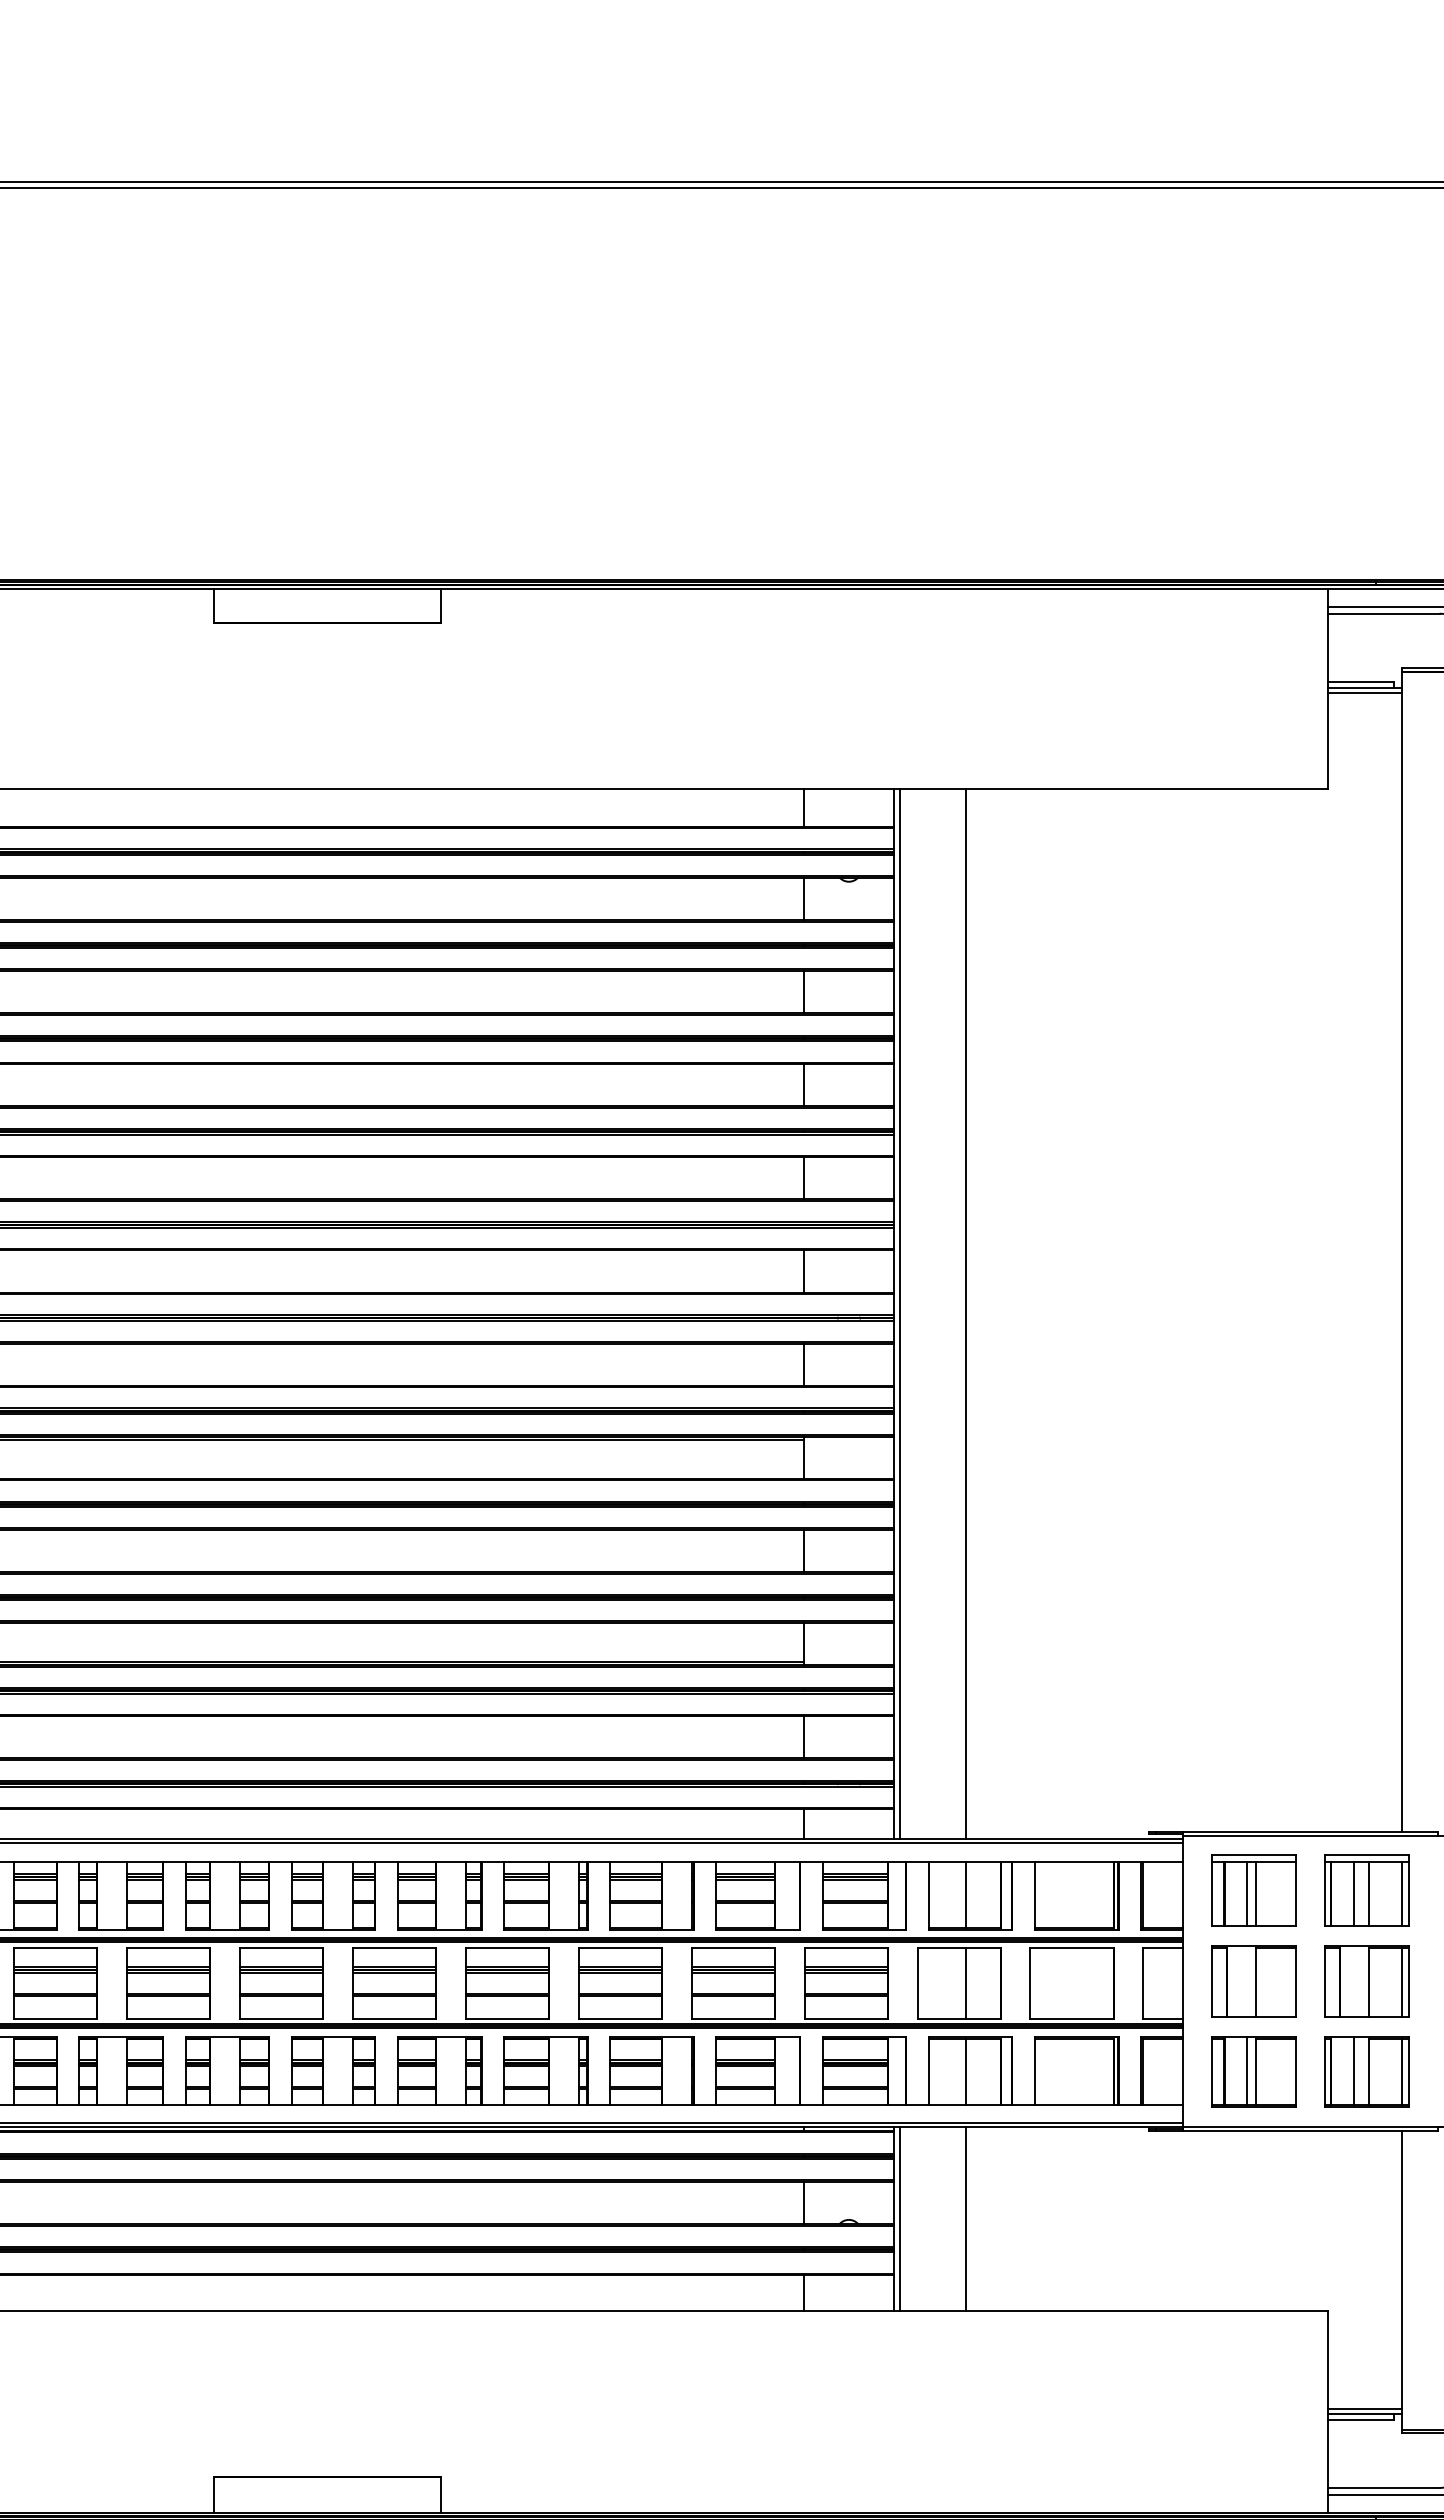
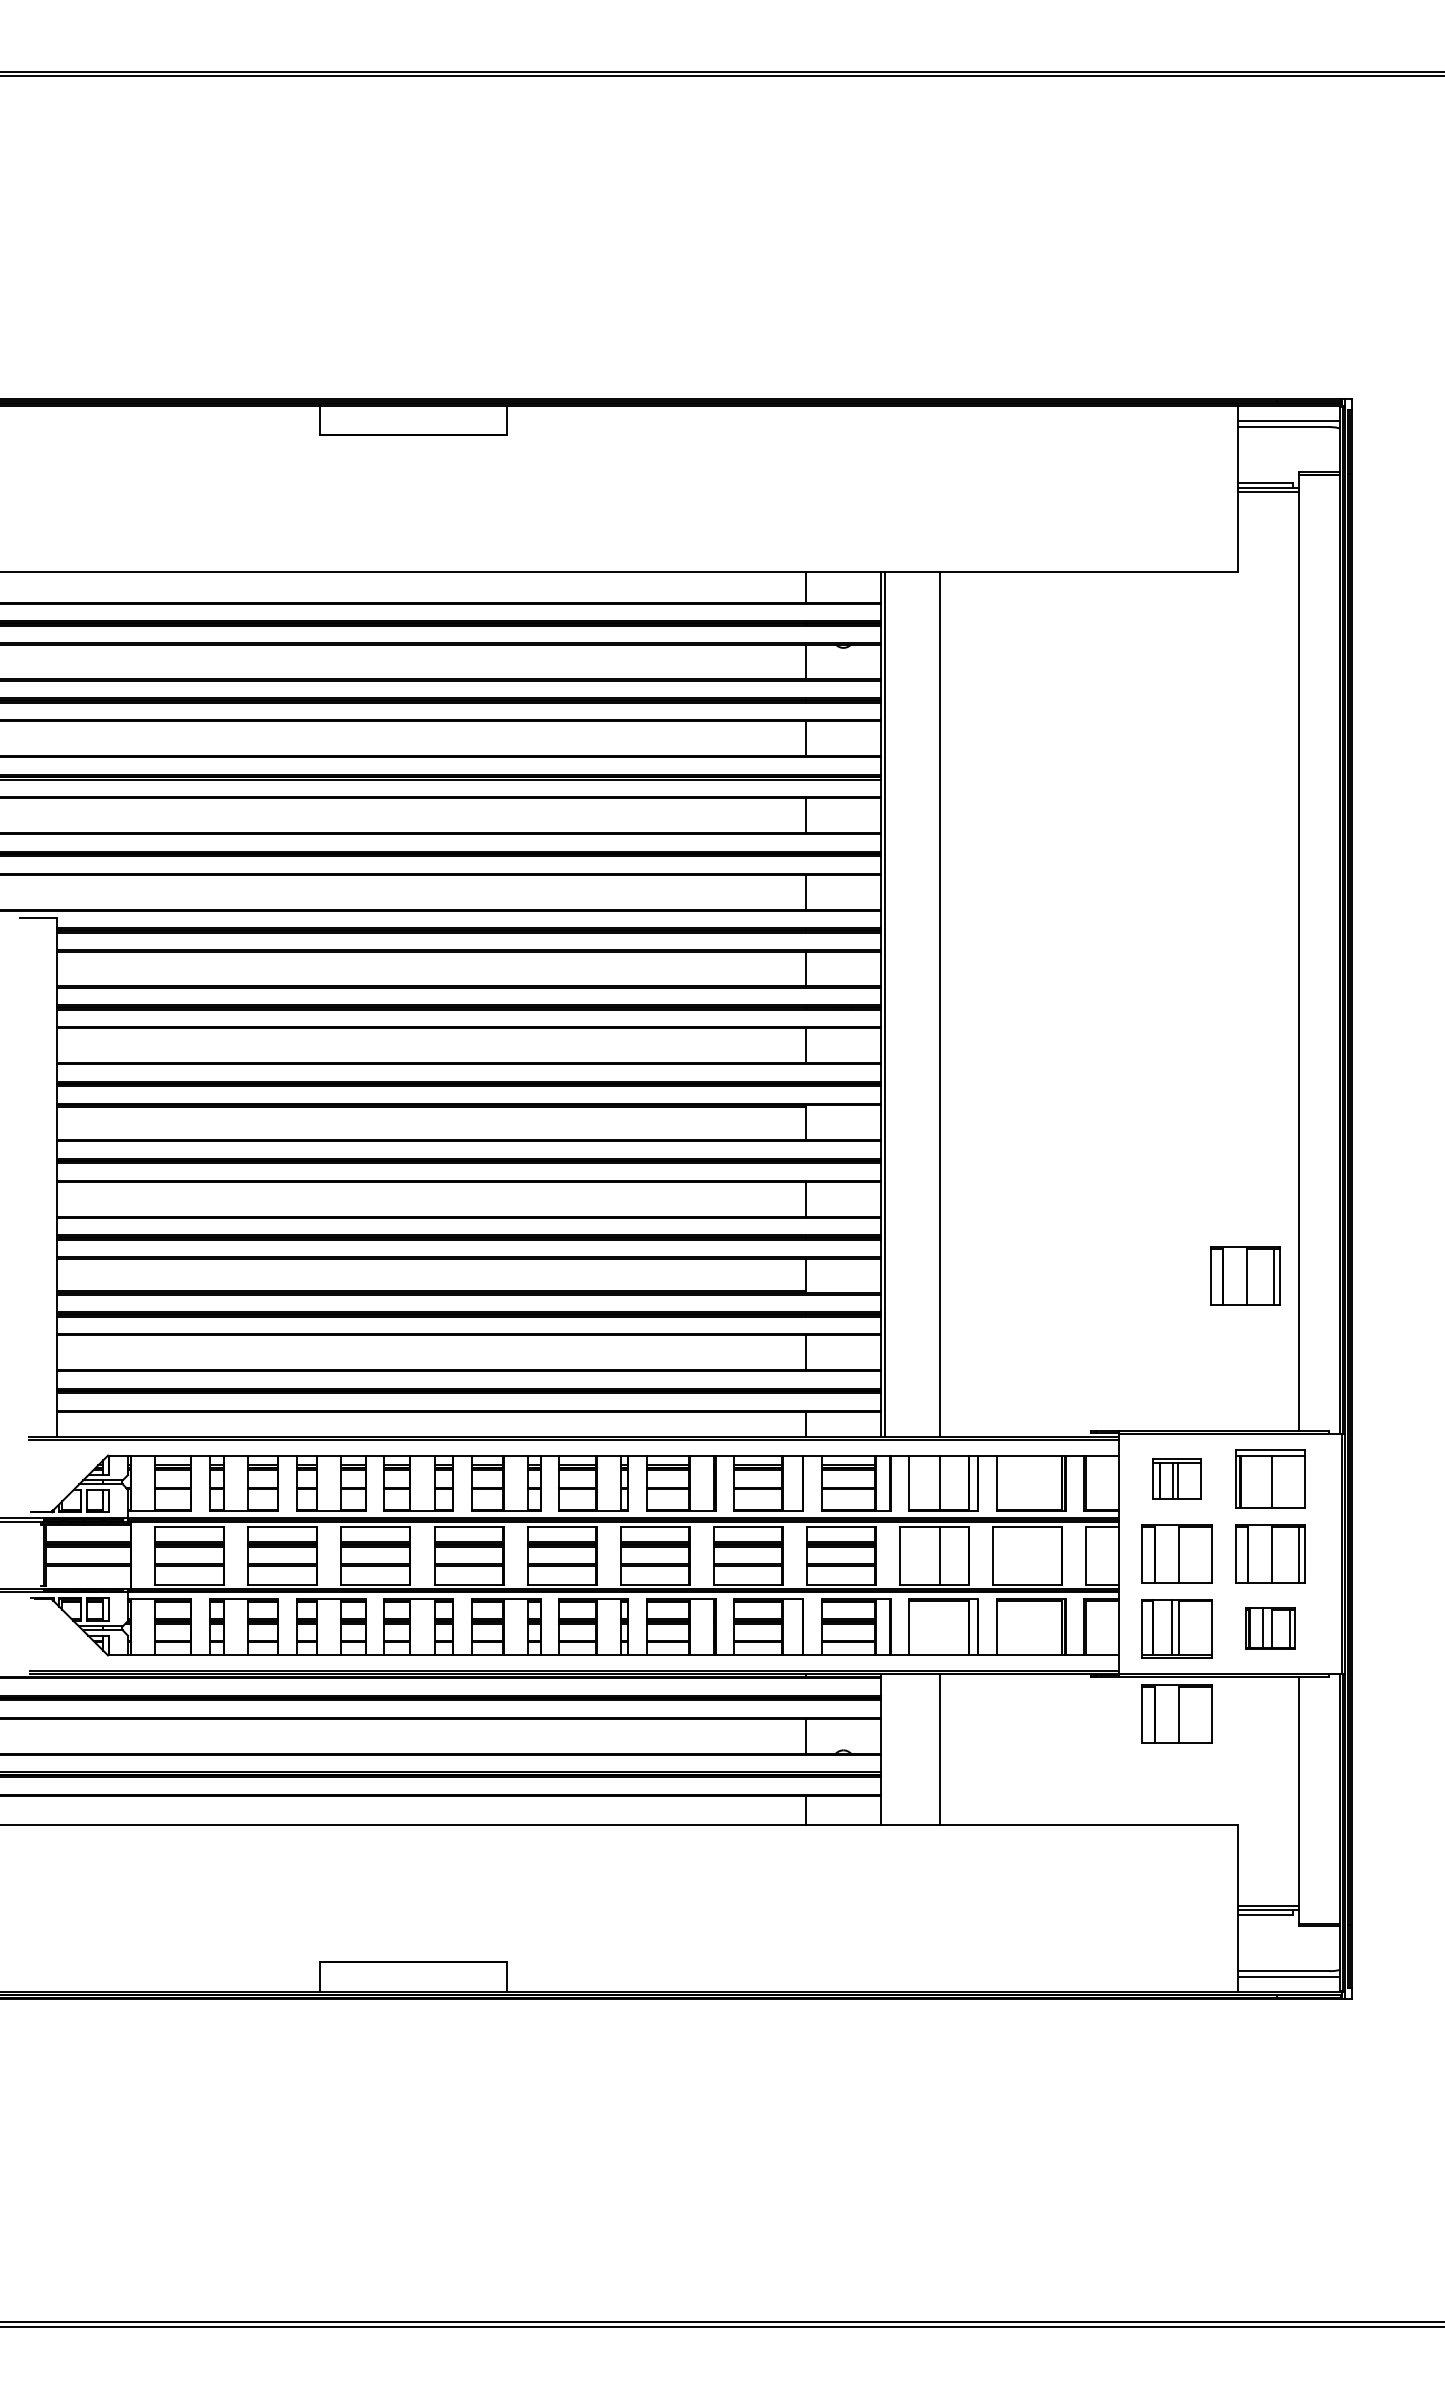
part: (1336, 1643) -> (1245, 1275), added
part: (1253, 1889) -> (1176, 1478), size x0.7
line: (1353, 1893) -> (1259, 1481), removed
line: (1401, 1893) -> (1298, 1481), removed
line: (965, 2071) -> (939, 1628), removed
part: (1367, 2071) -> (1270, 1628), size x0.7
part: (1253, 2175) -> (1176, 1713), added
line: (899, 2218) -> (885, 1749), removed

